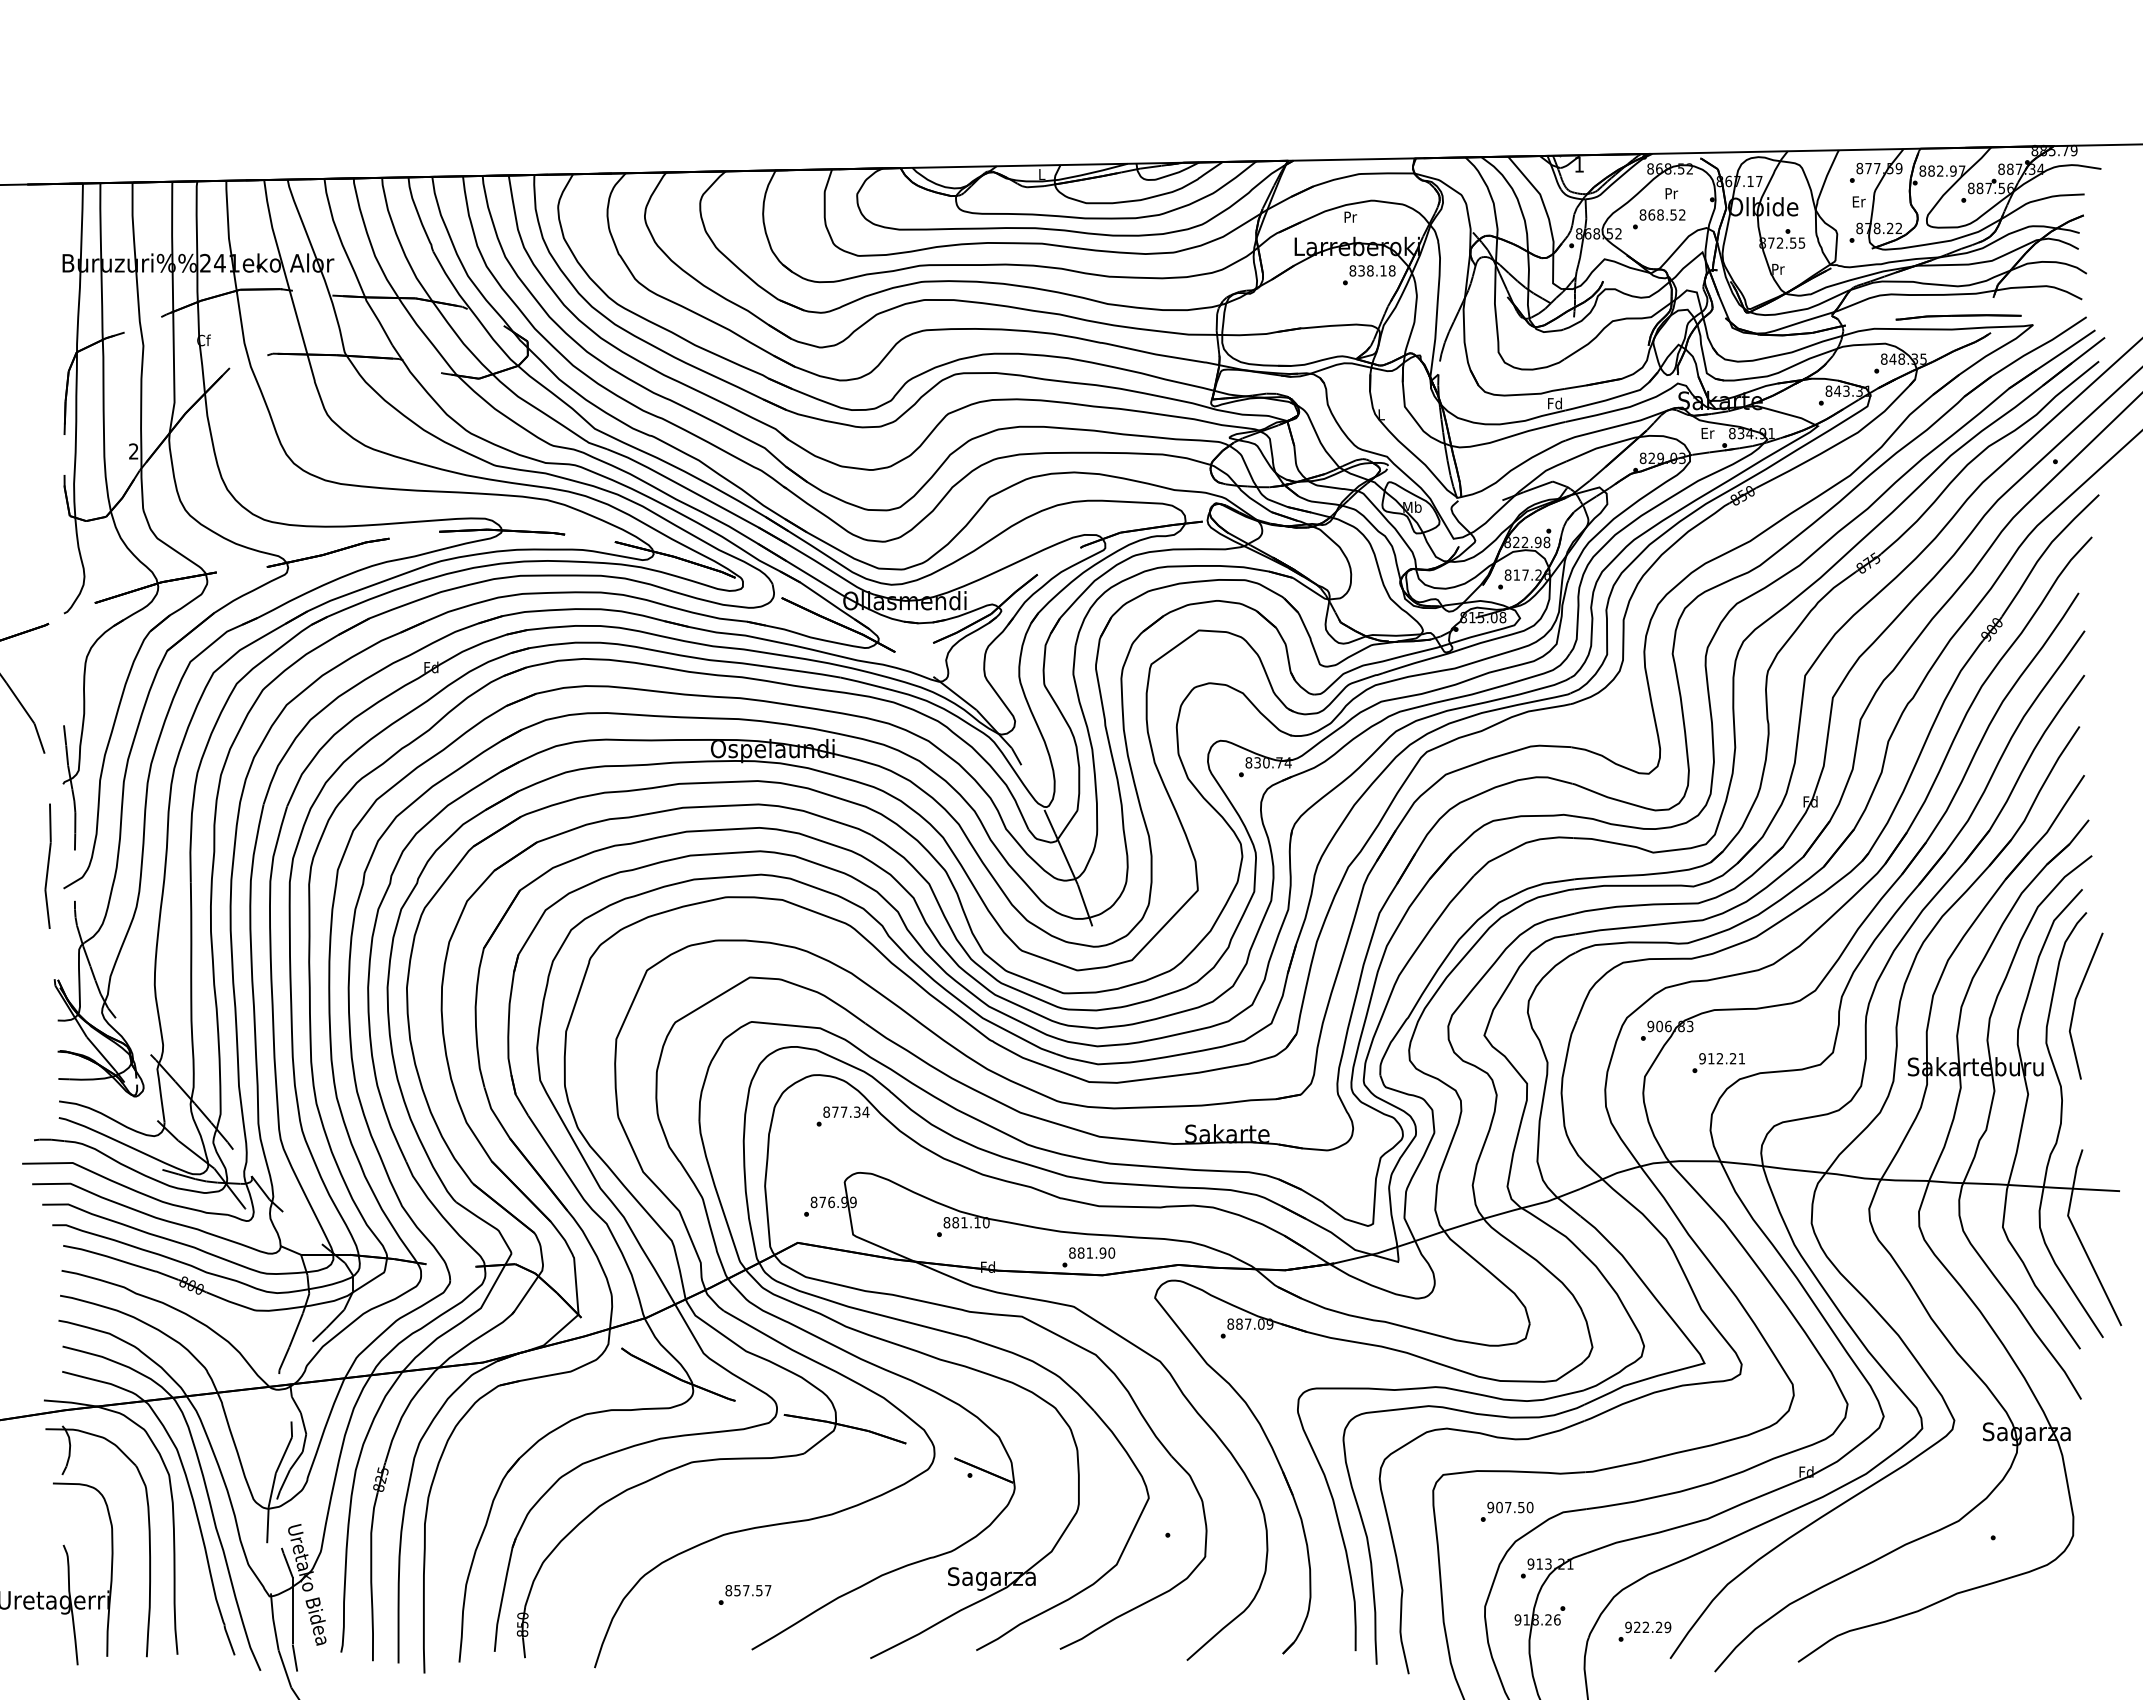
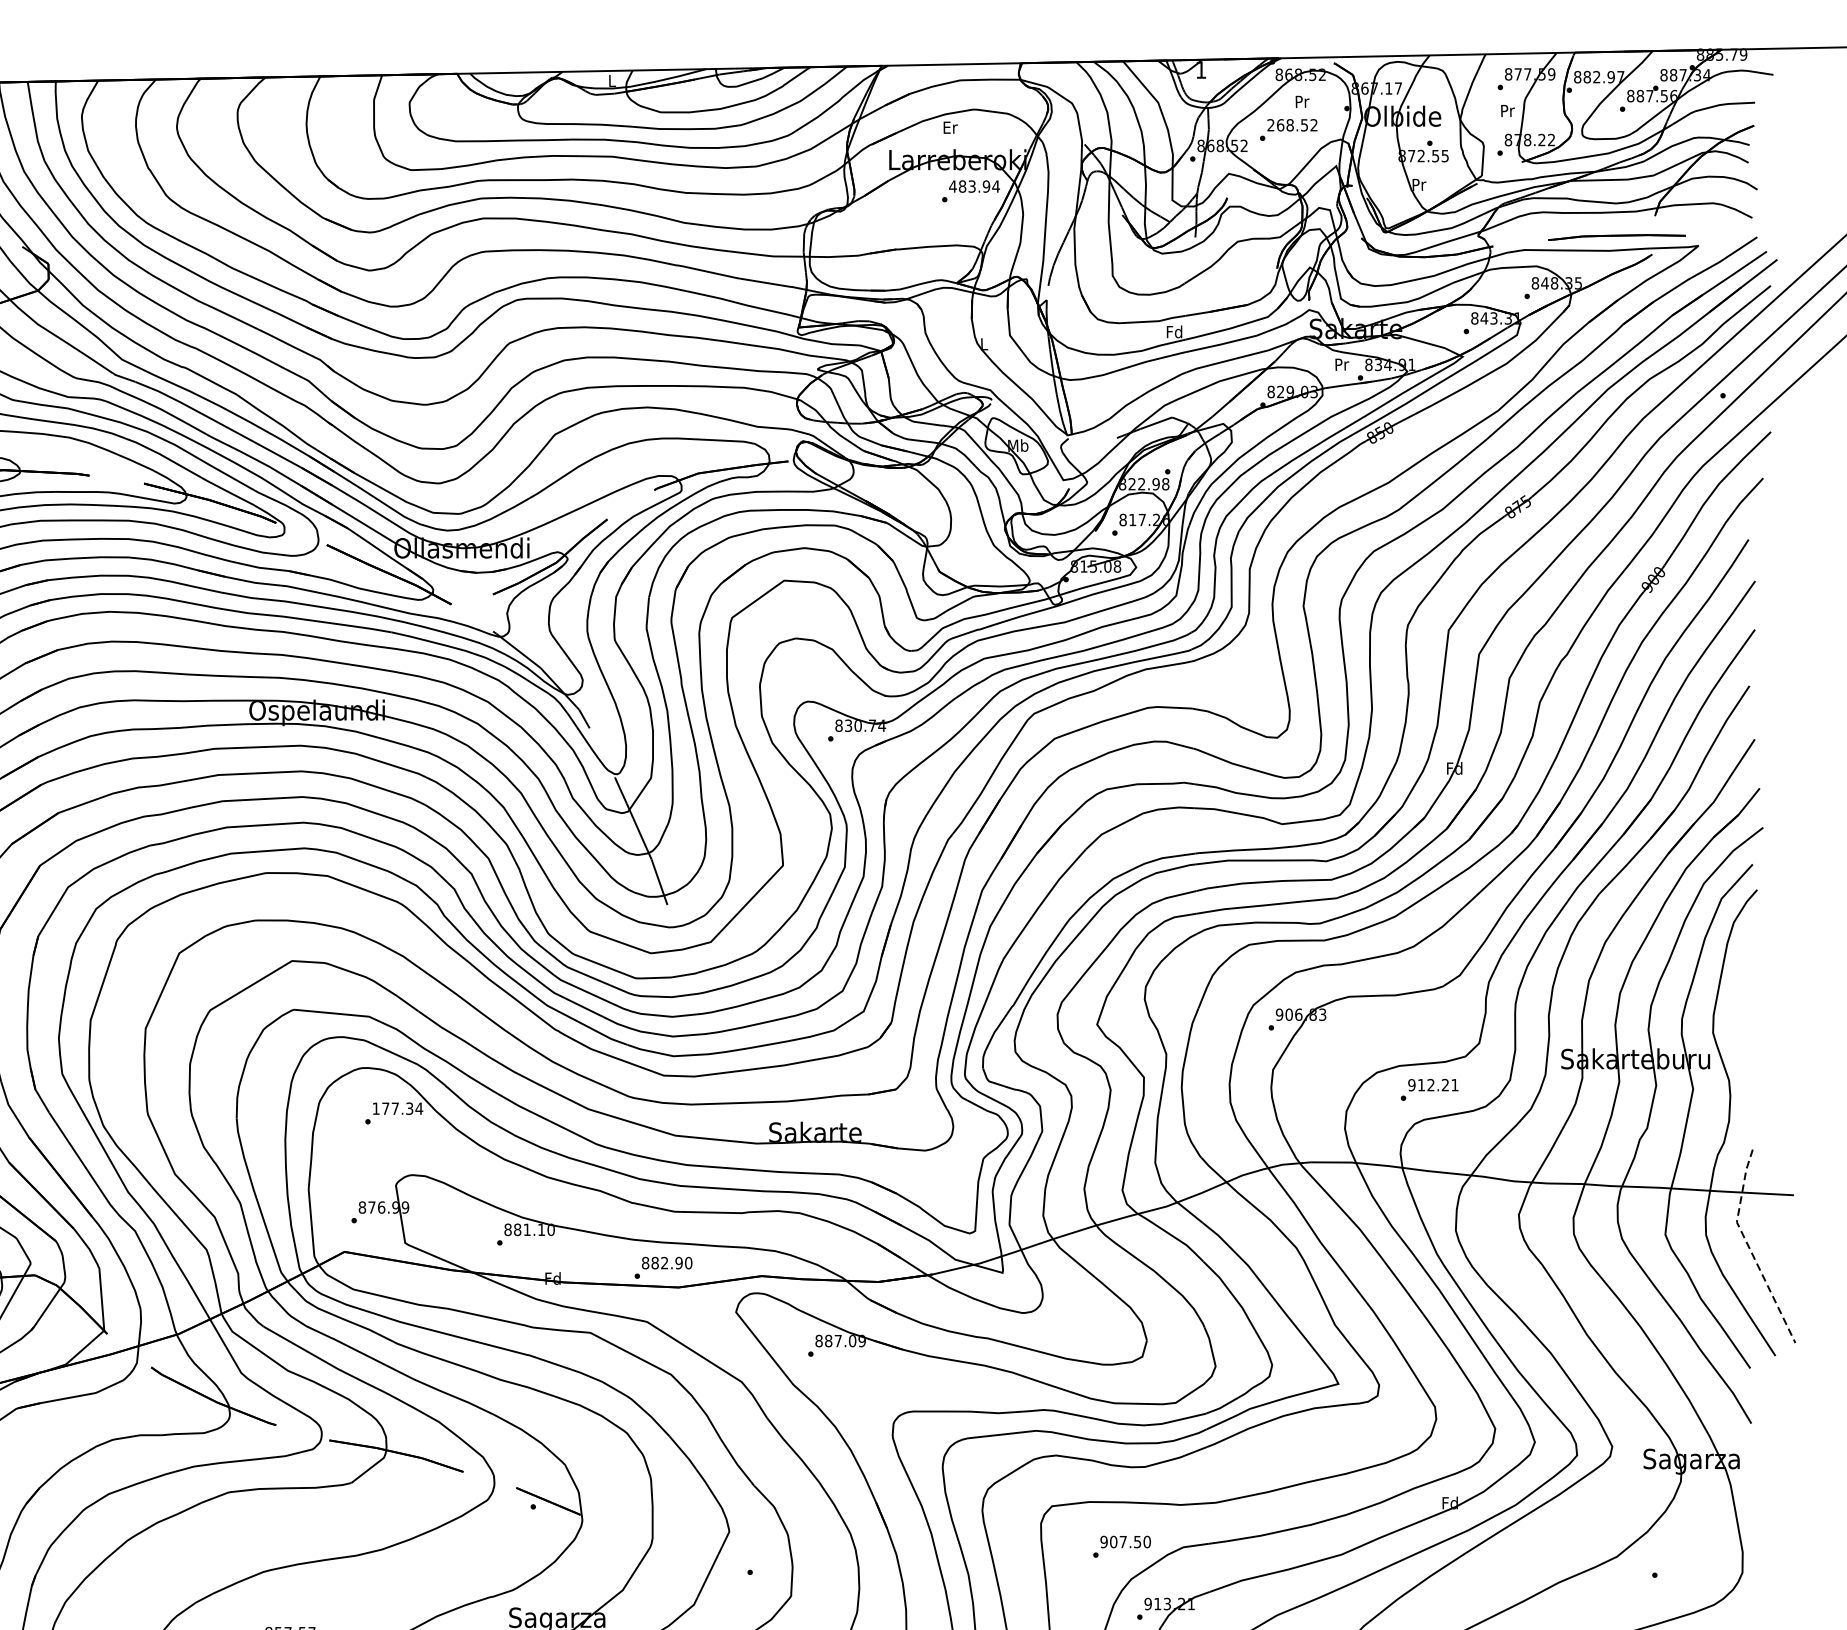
text: (1858, 201) -> (1507, 110), Er -> Pr
text: (1642, 214) -> (1270, 124), 868.52 -> 268.52
text: (1350, 216) -> (950, 126), Pr -> Er
text: (1372, 270) -> (974, 186), 838.18 -> 483.94
text: (1707, 432) -> (1341, 363), Er -> Pr
line: (2076, 1001) -> (1746, 987), removed
text: (1718, 1062) -> (1429, 1089), moved
text: (826, 1111) -> (376, 1107), 877.34 -> 177.34
line: (2079, 1239) -> (1749, 1248), solid -> dashed
text: (1089, 1252) -> (664, 1262), 881.90 -> 882.90

